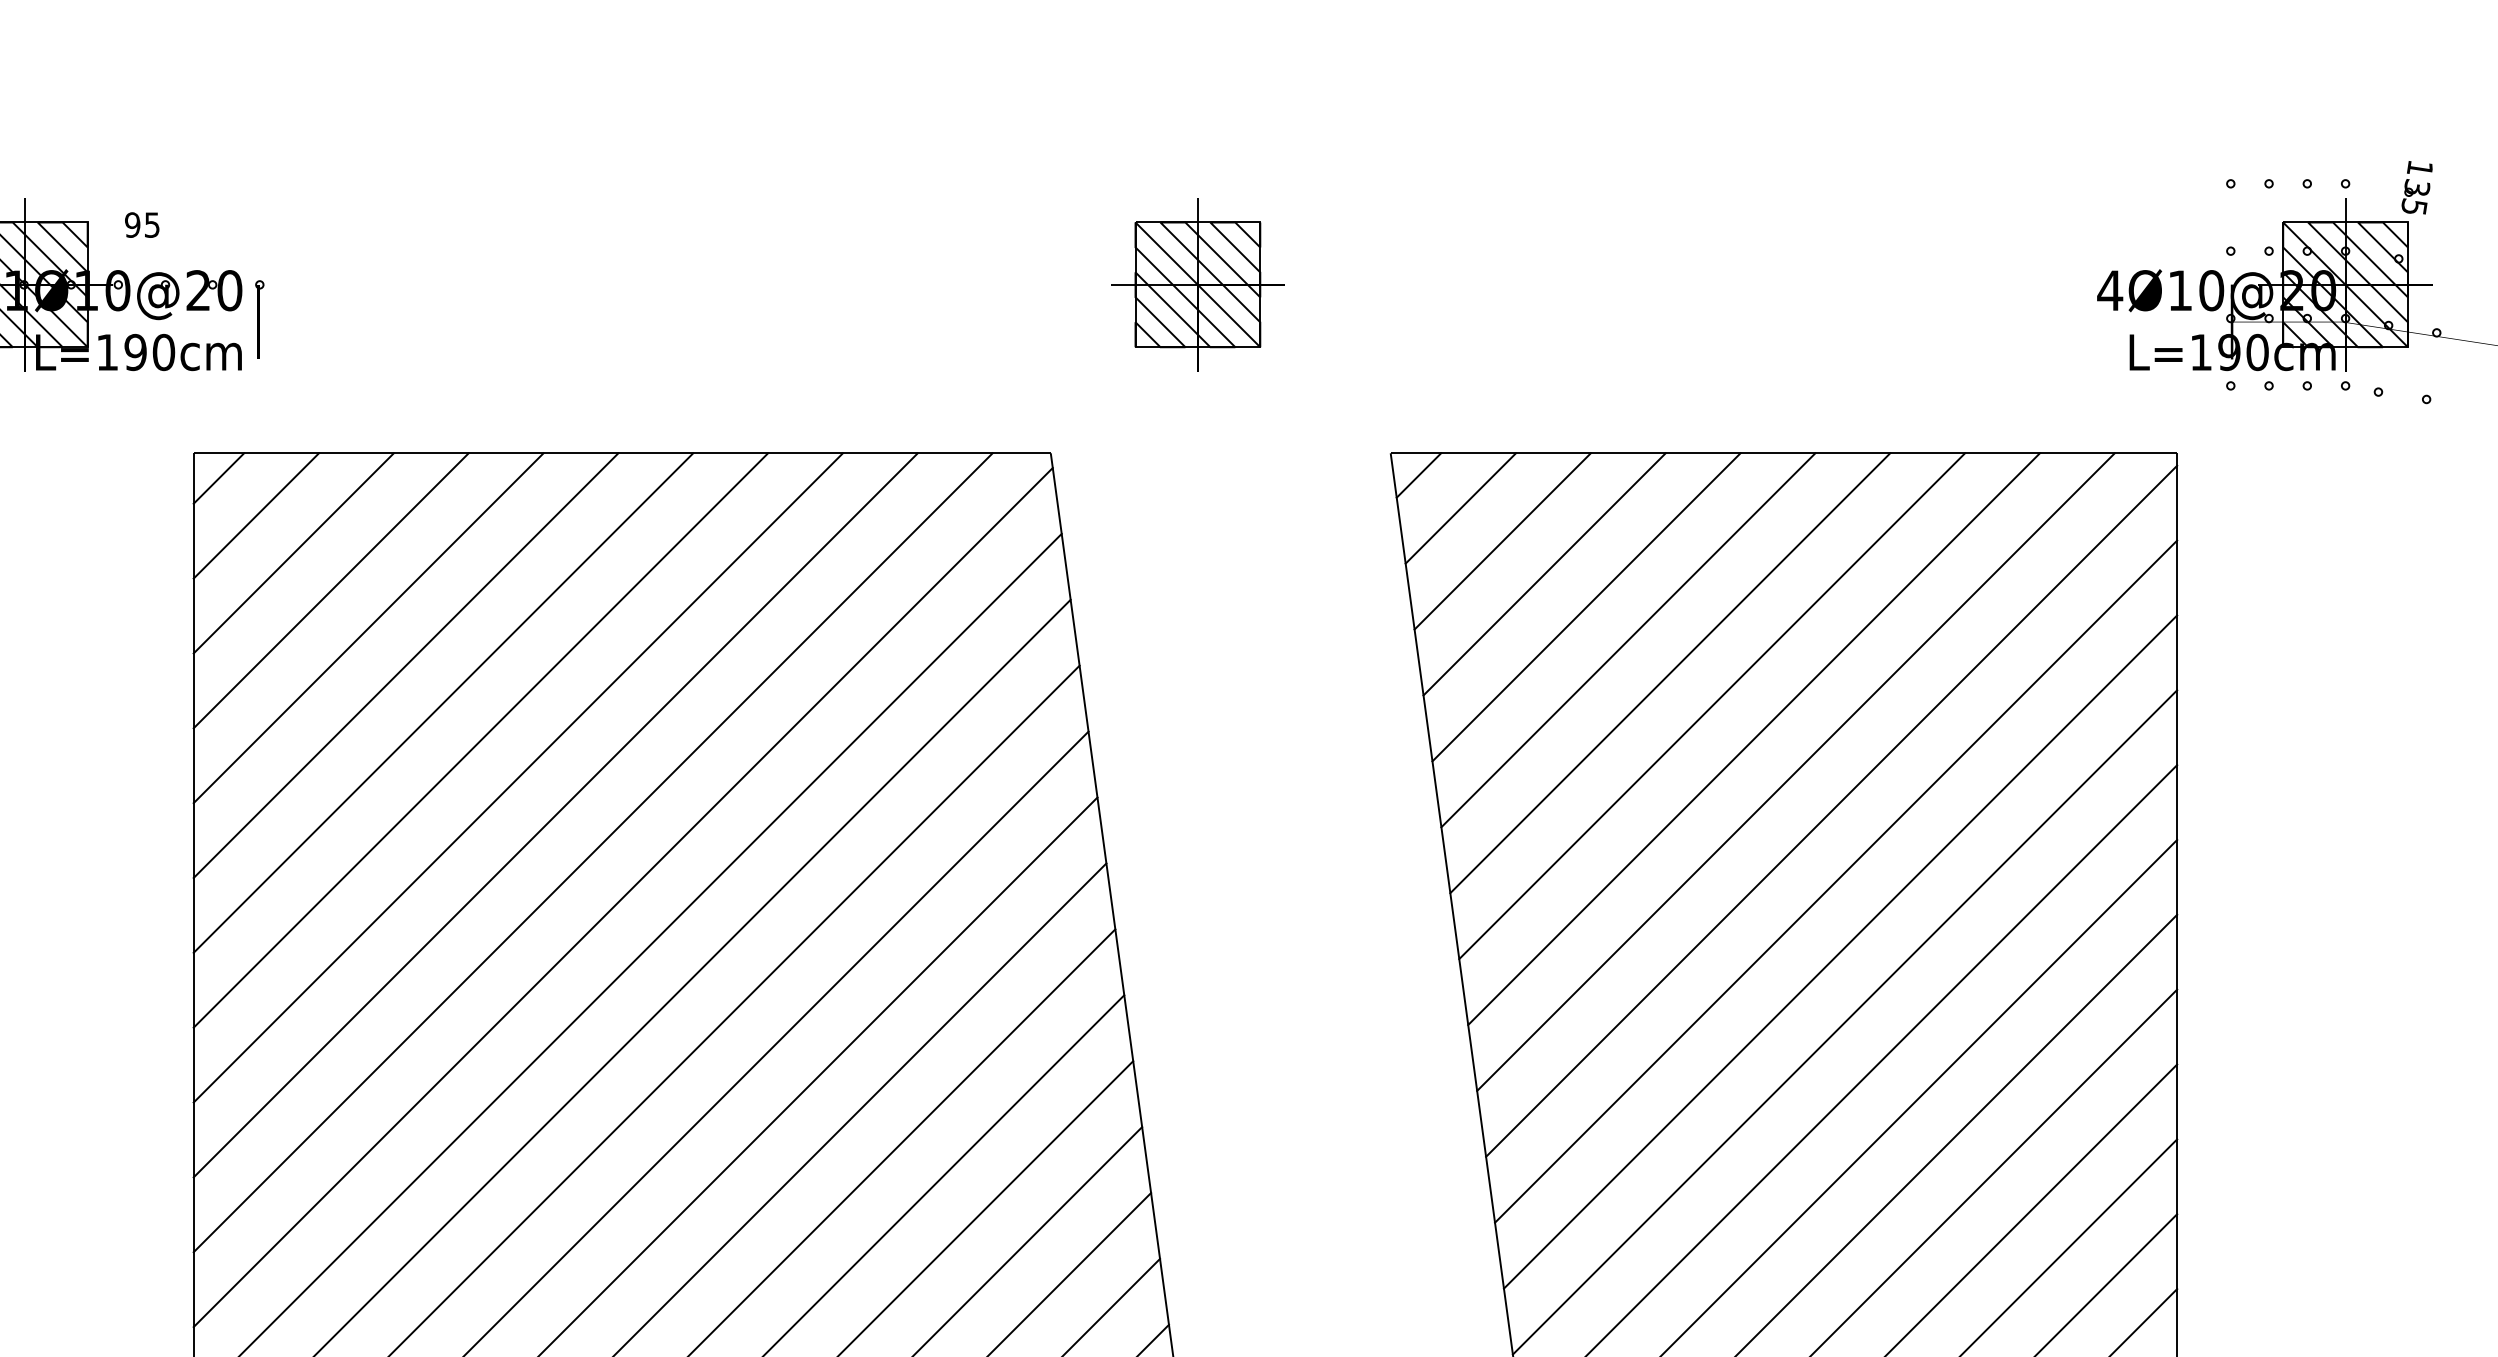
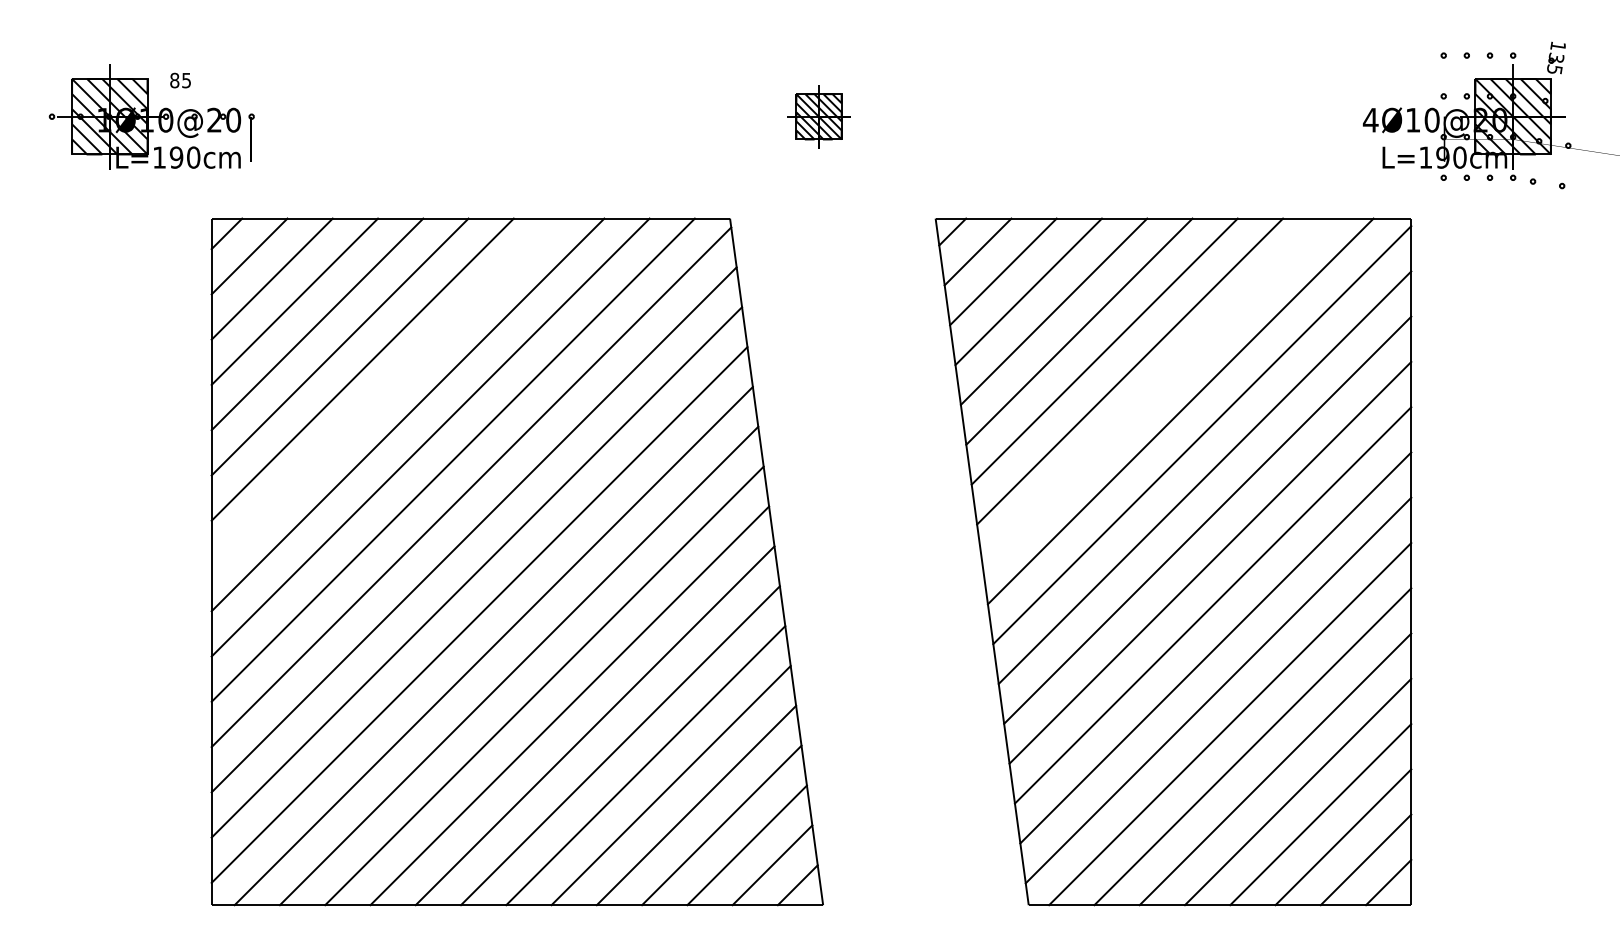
text: (132, 224) -> (174, 80), 95 -> 85
part: (1197, 284) -> (818, 116), size x0.6
line: (1754, 739) -> (1155, 391), removed
line: (481, 740) -> (385, 392), removed

